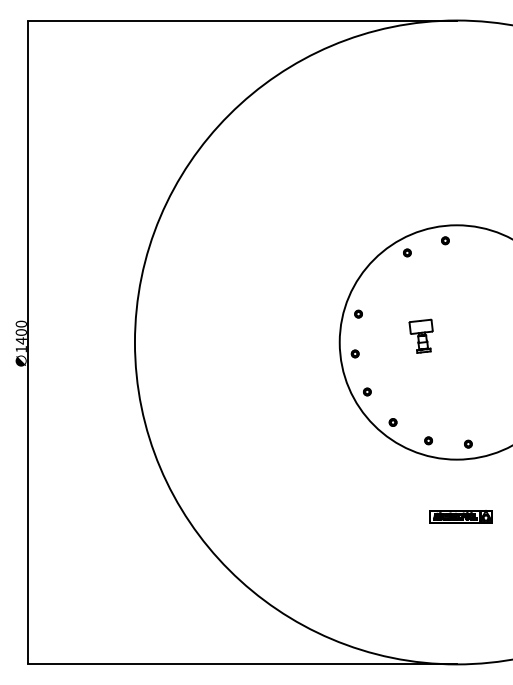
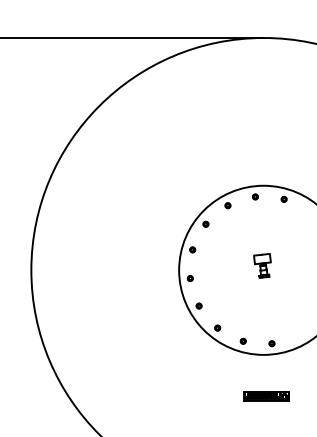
part: (484, 243) -> (283, 198), added
part: (376, 278) -> (205, 224), added
part: (420, 335) -> (261, 265), moved

